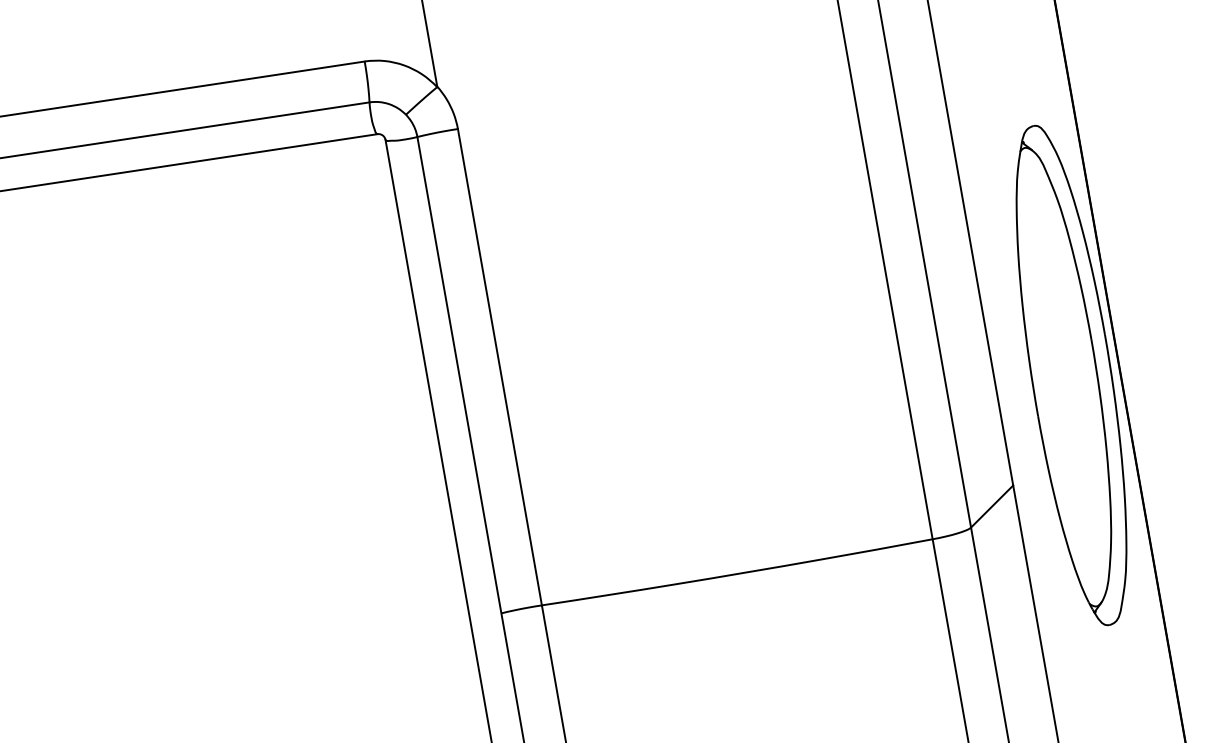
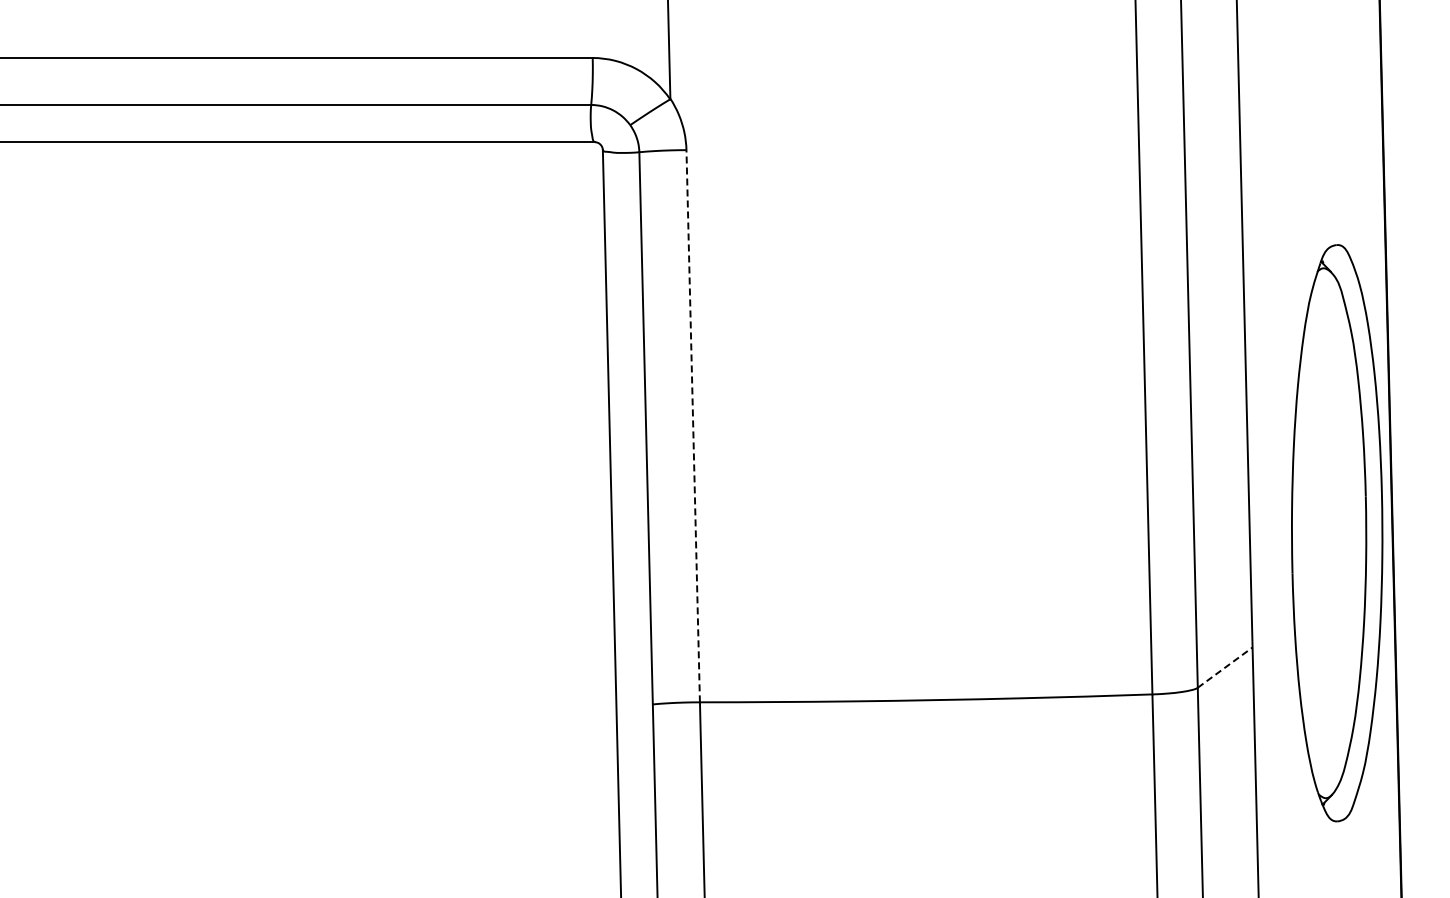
line: (500, 366) -> (693, 425), solid -> dashed
line: (992, 506) -> (1225, 667), solid -> dashed

